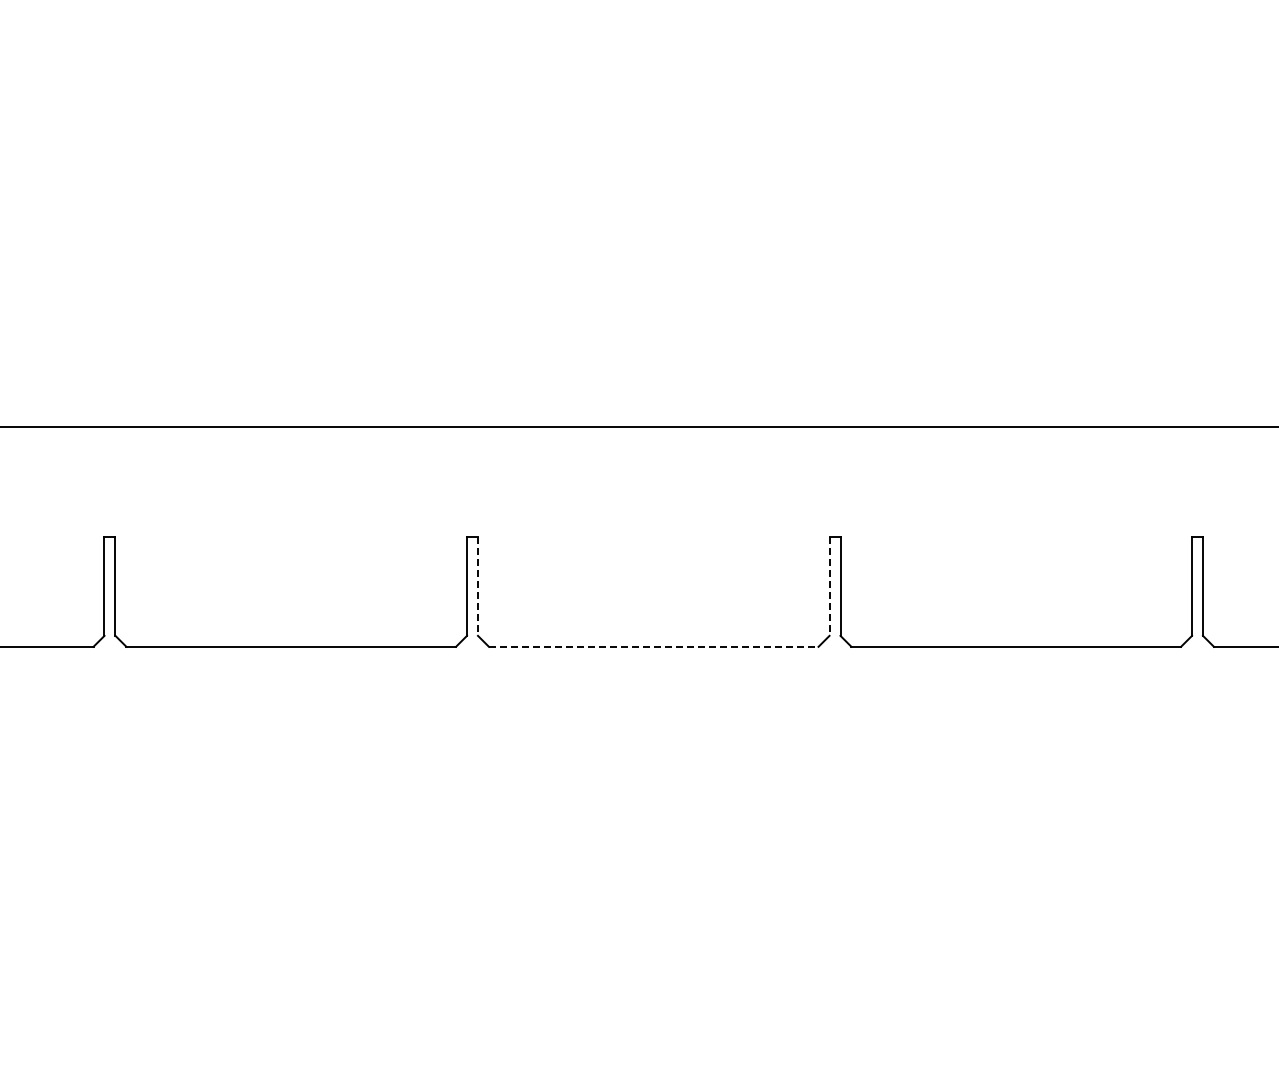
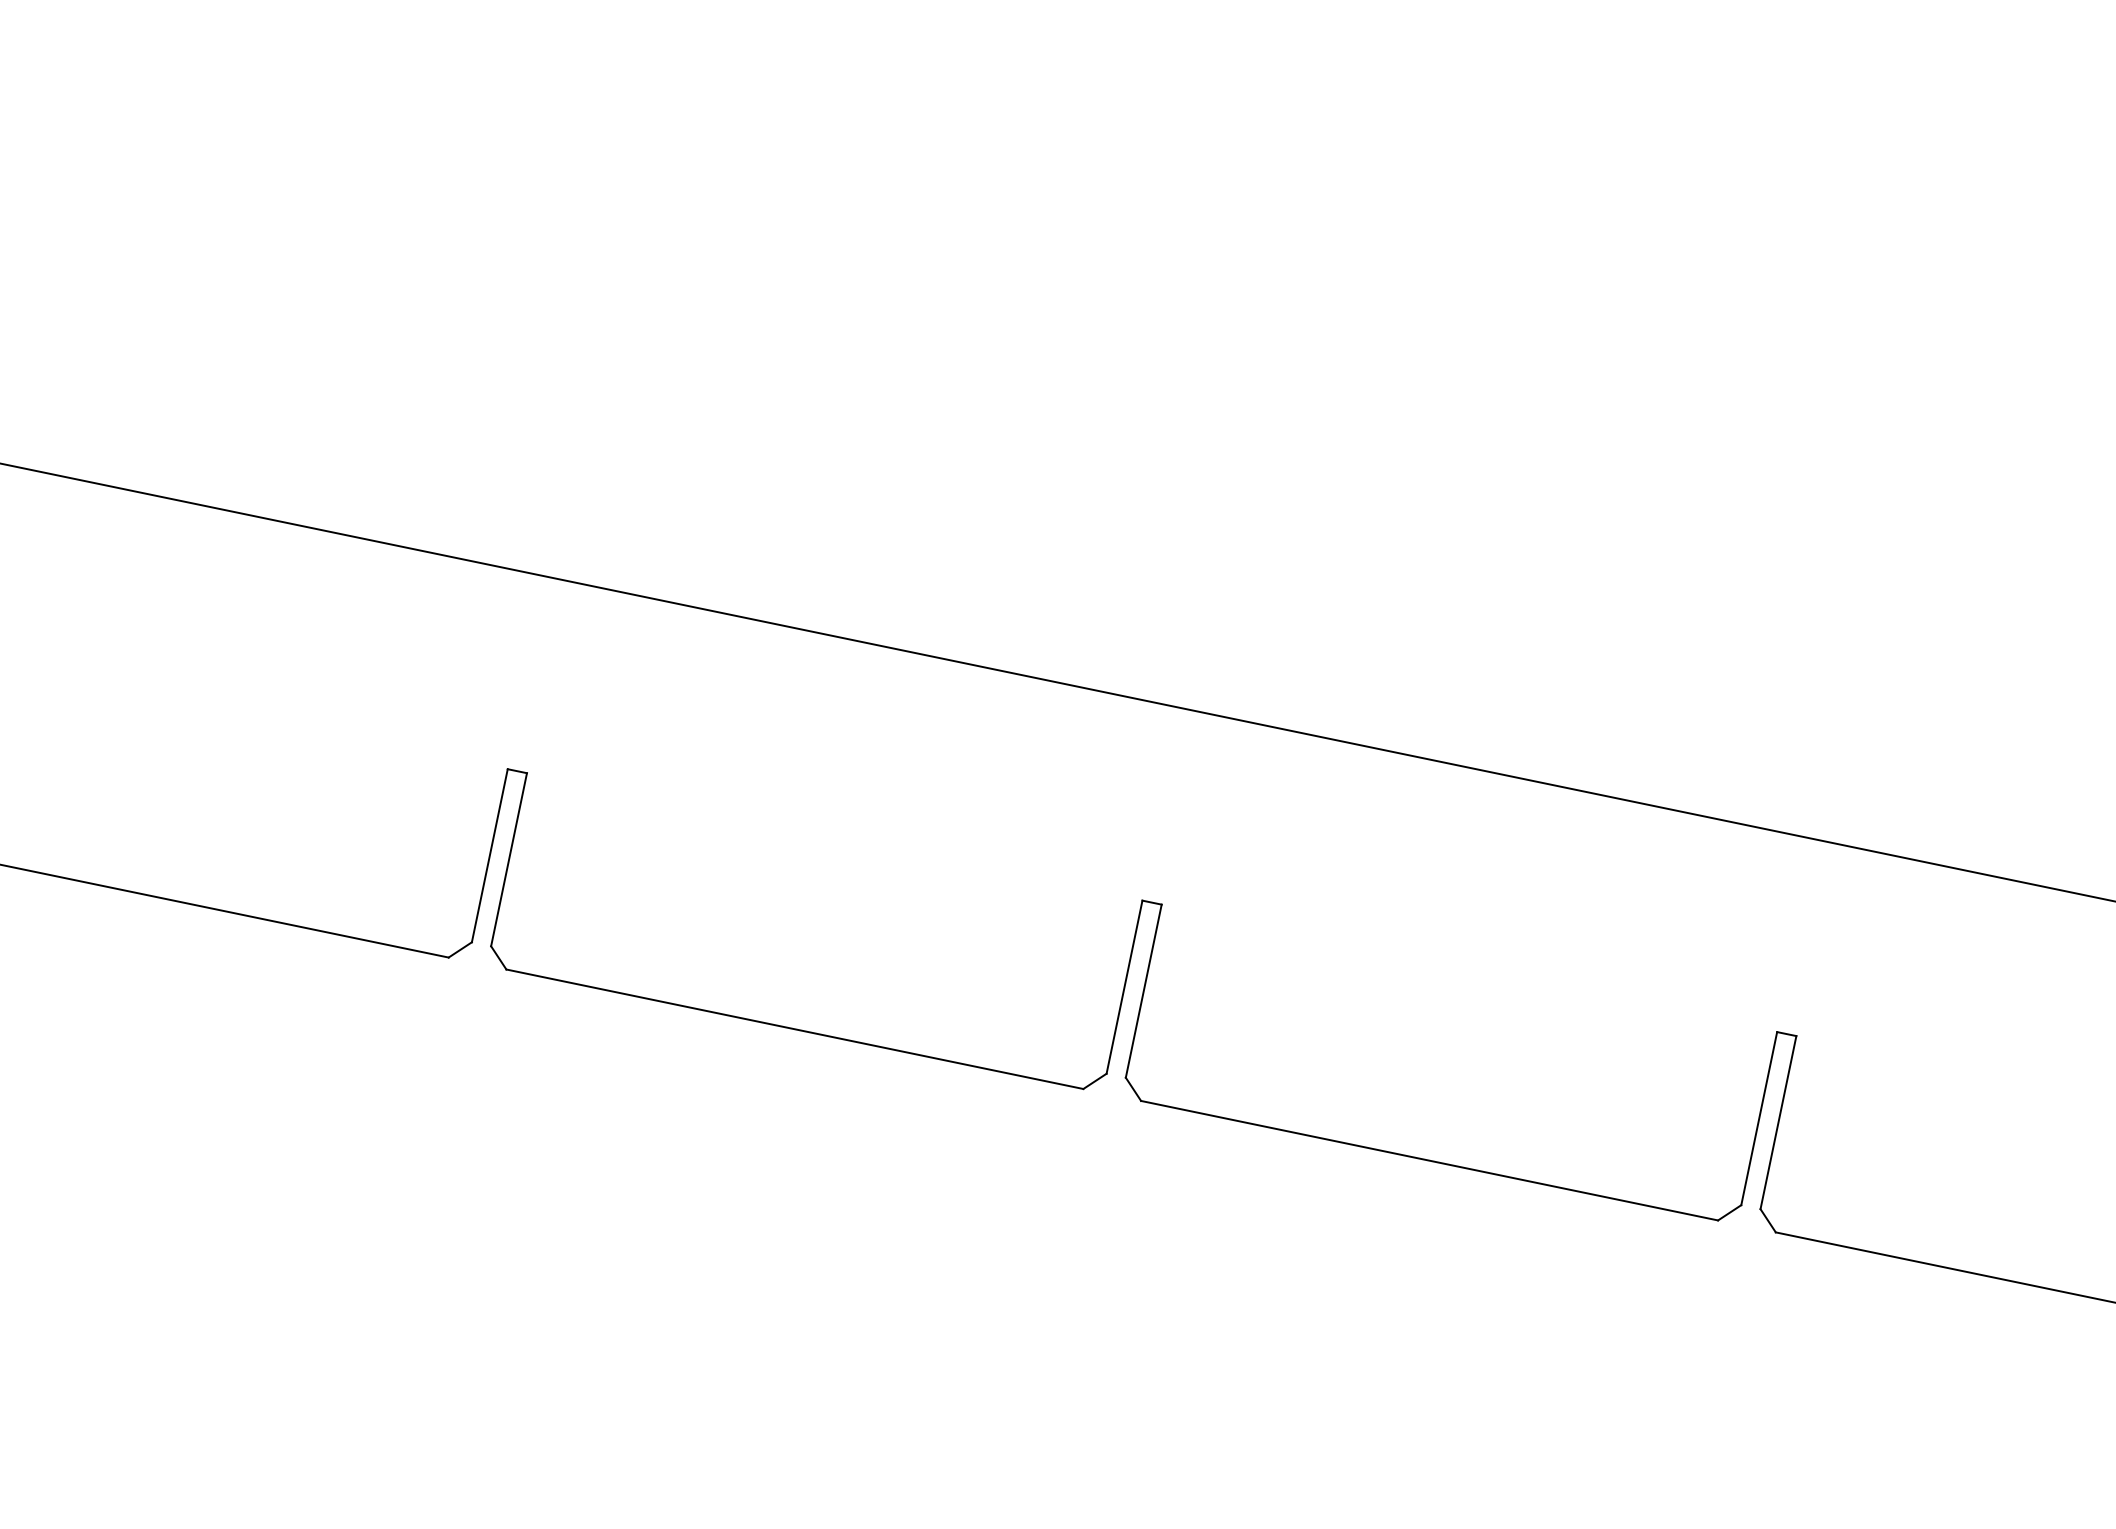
line: (477, 586) -> (508, 859), dashed -> solid
line: (829, 586) -> (1124, 987), dashed -> solid
line: (653, 646) -> (794, 1028), dashed -> solid

